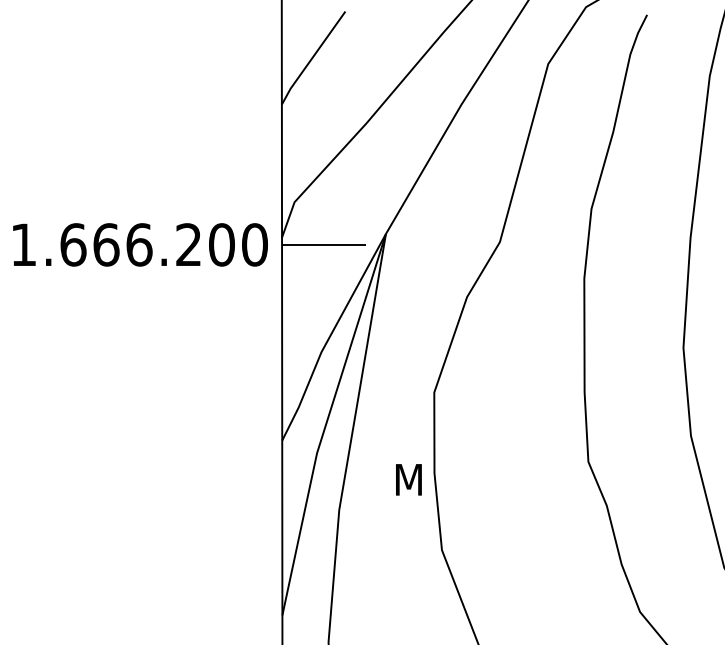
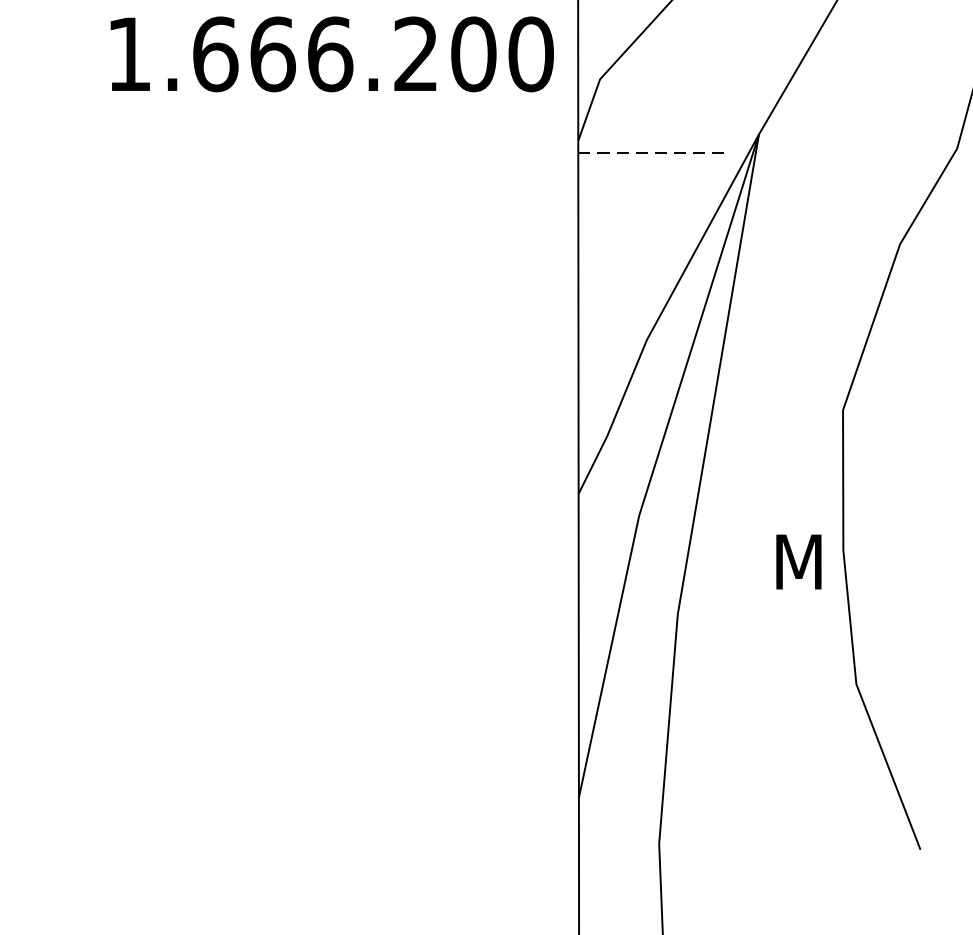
text: (140, 244) -> (332, 53), moved
line: (324, 244) -> (652, 152), solid -> dashed

